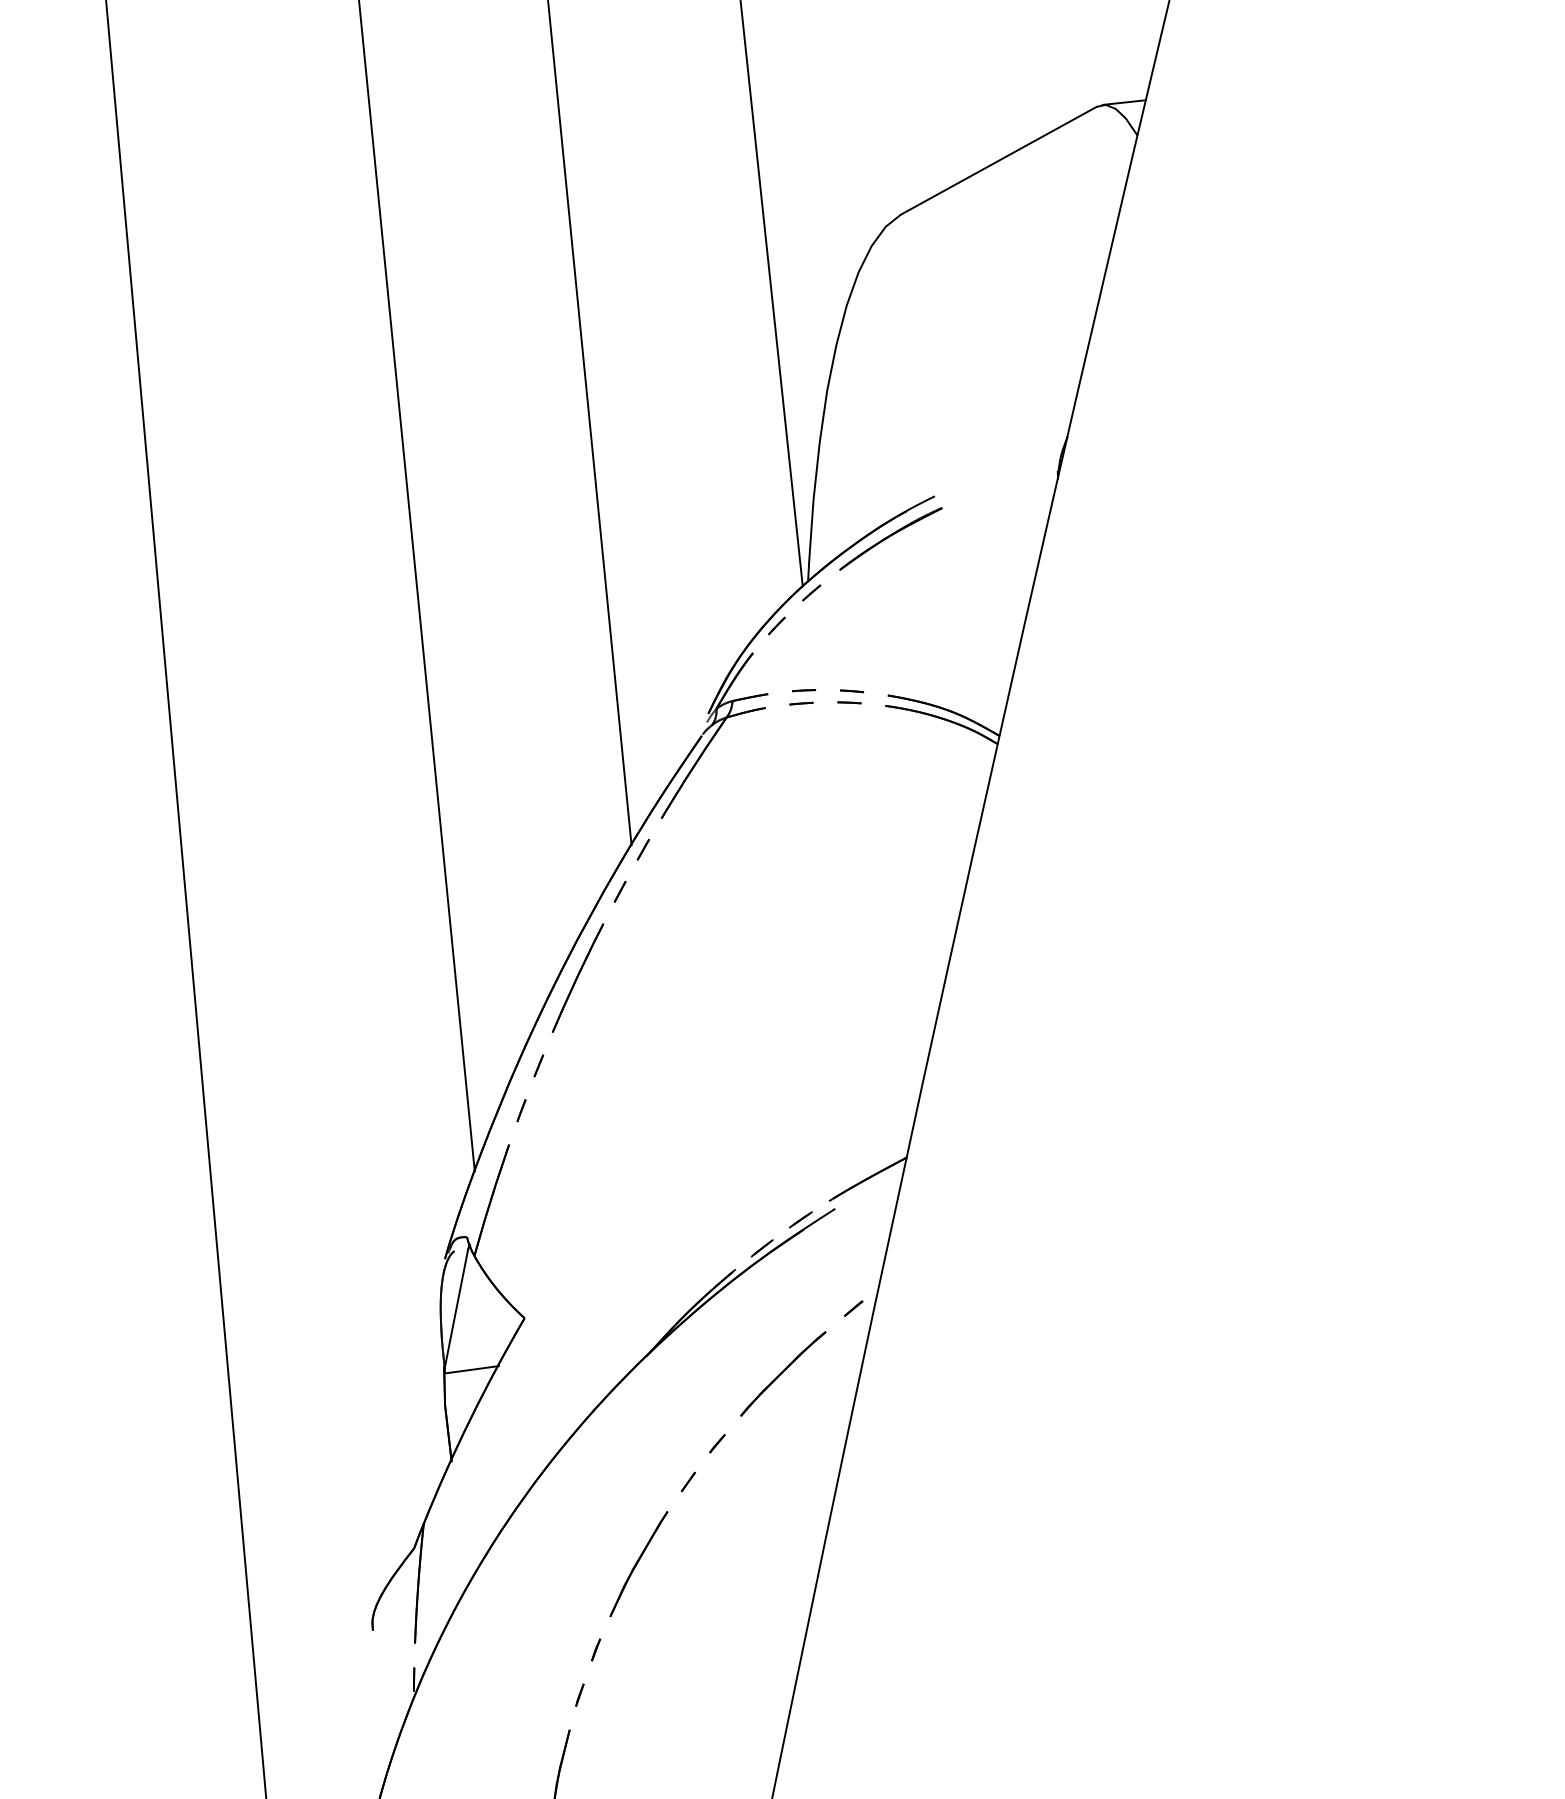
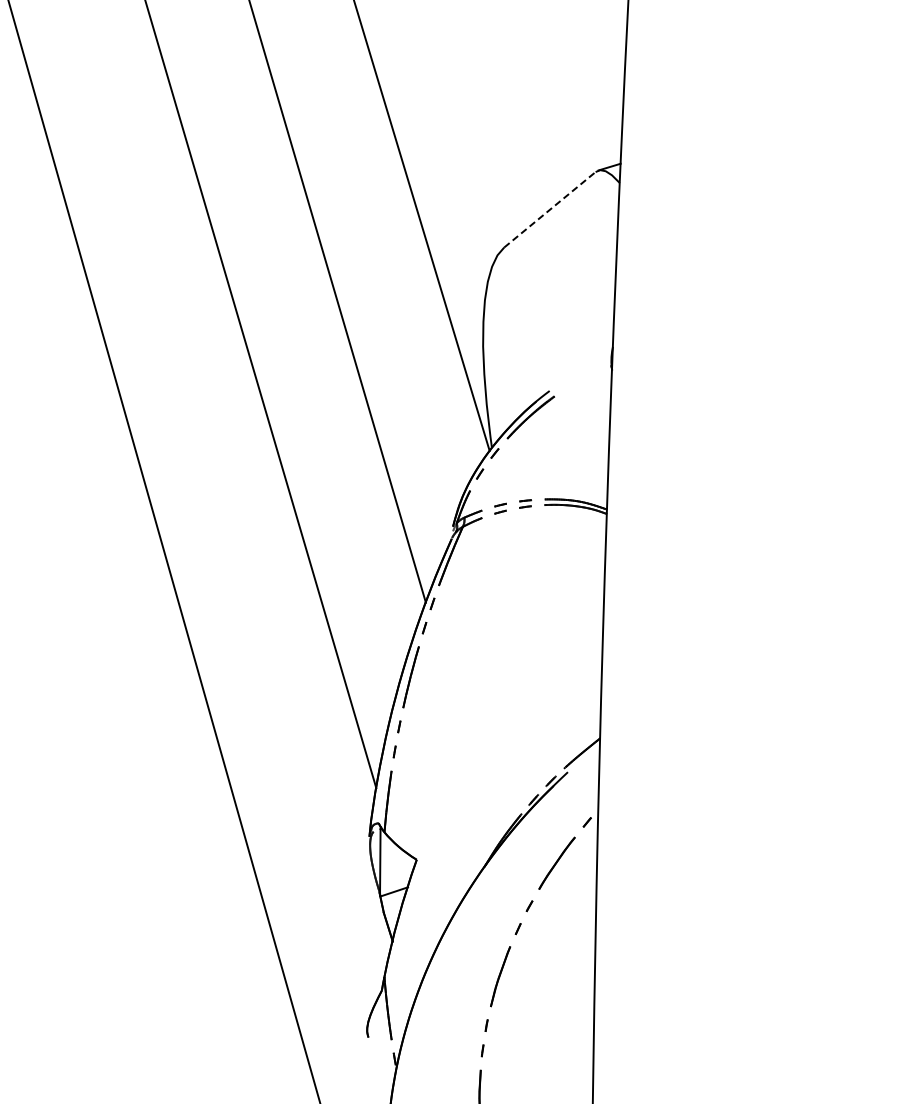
line: (999, 160) -> (550, 209), solid -> dashed

